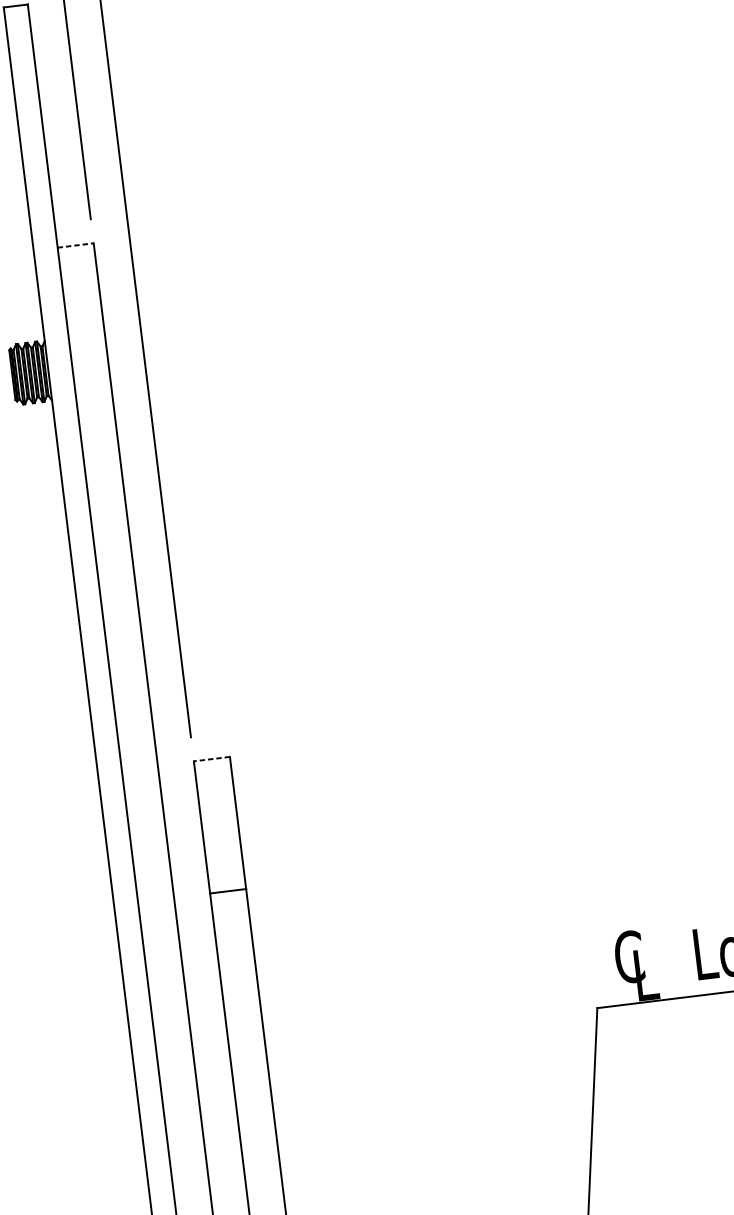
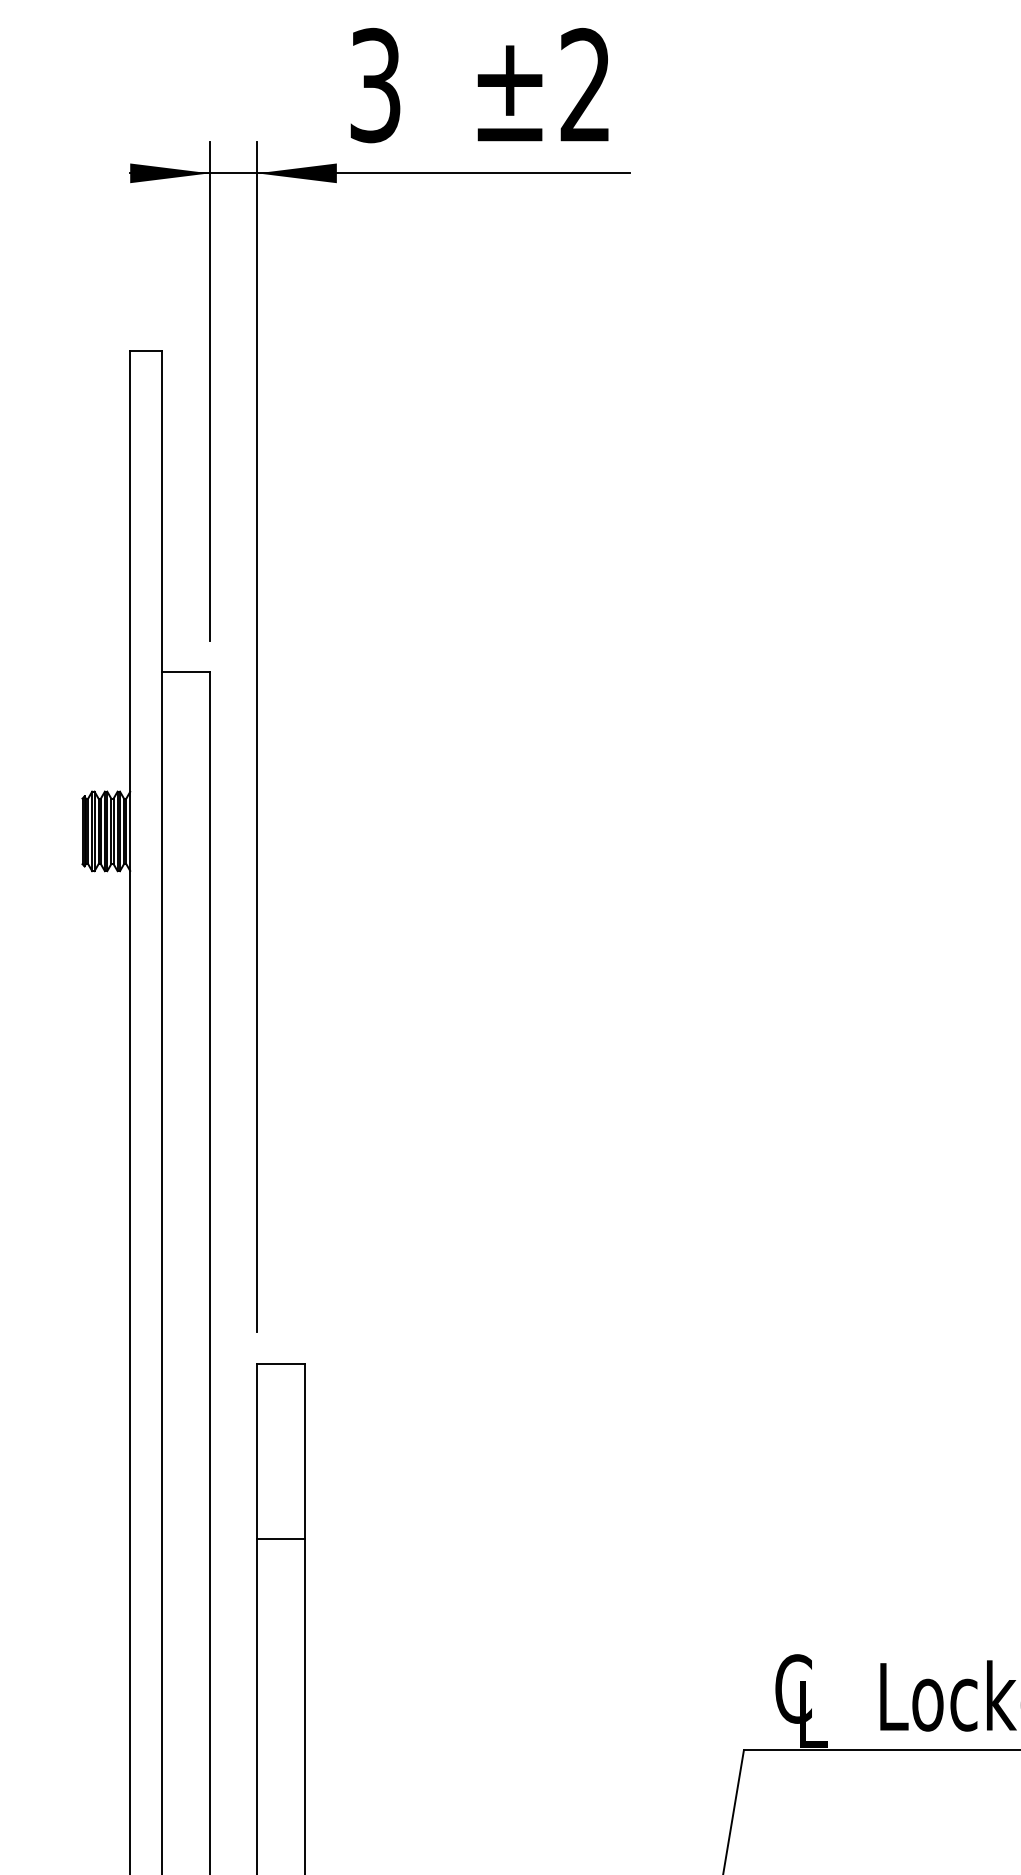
line: (75, 245) -> (185, 672), dashed -> solid
line: (212, 758) -> (281, 1363), dashed -> solid

